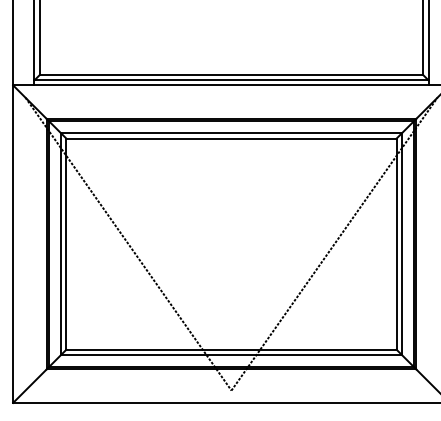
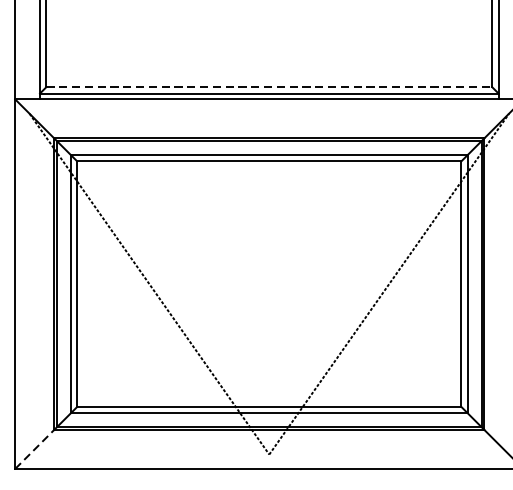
line: (231, 74) -> (269, 86), solid -> dashed
line: (29, 386) -> (34, 449), solid -> dashed

